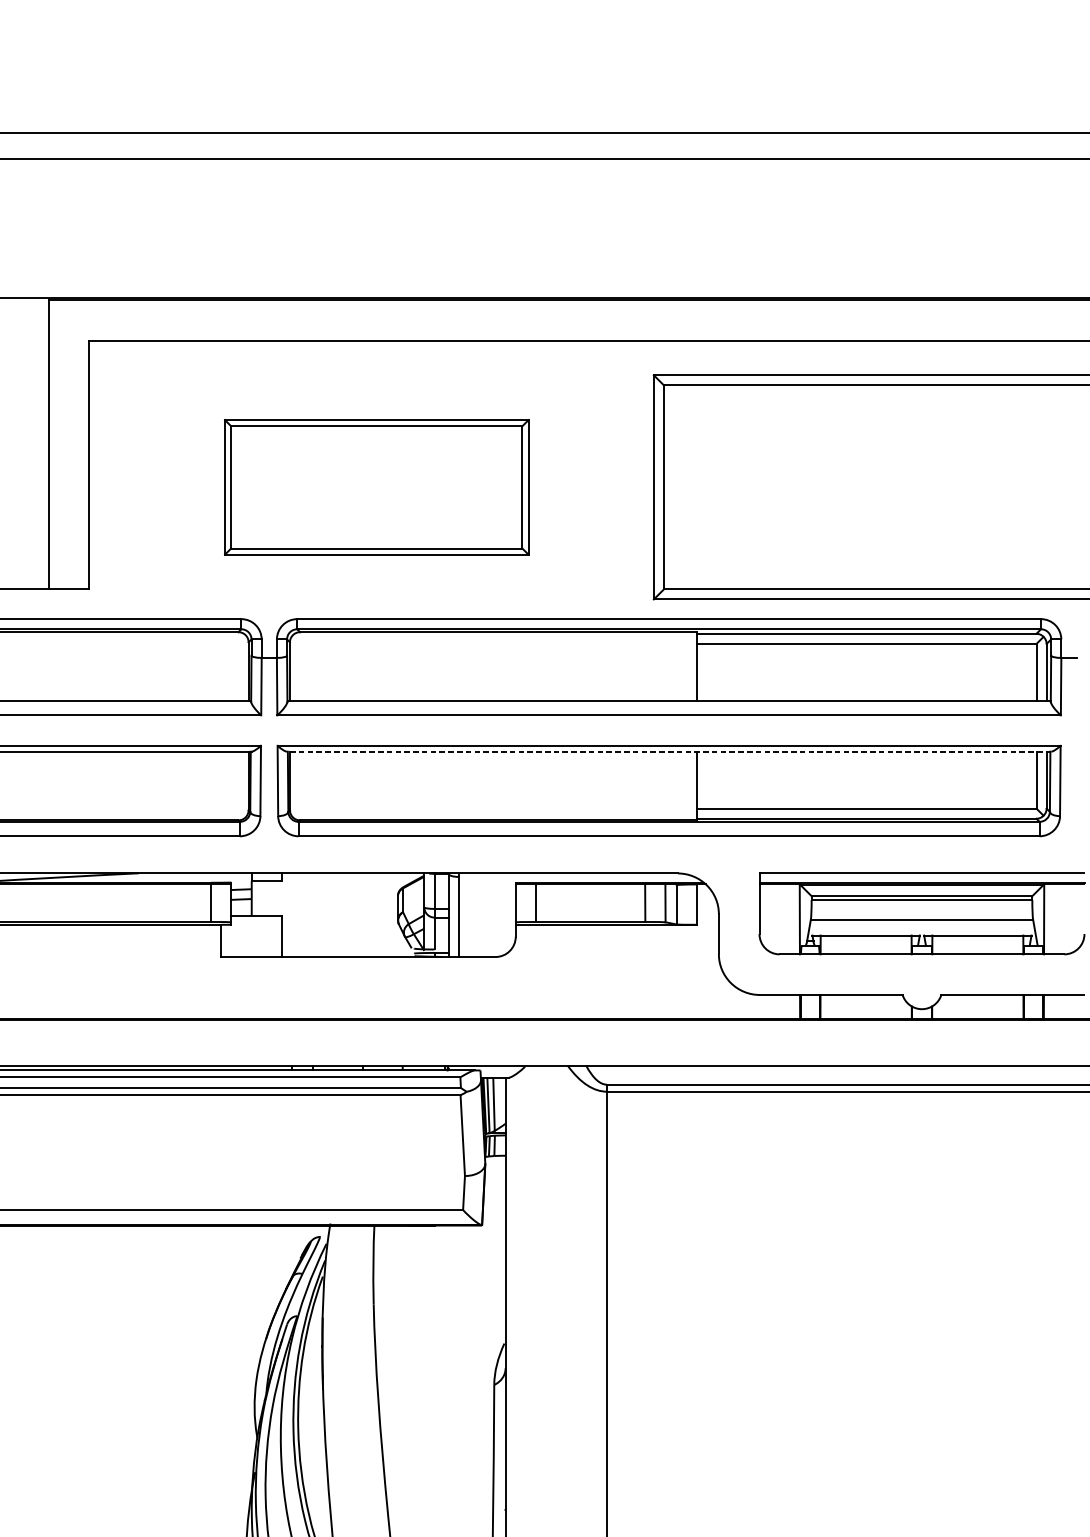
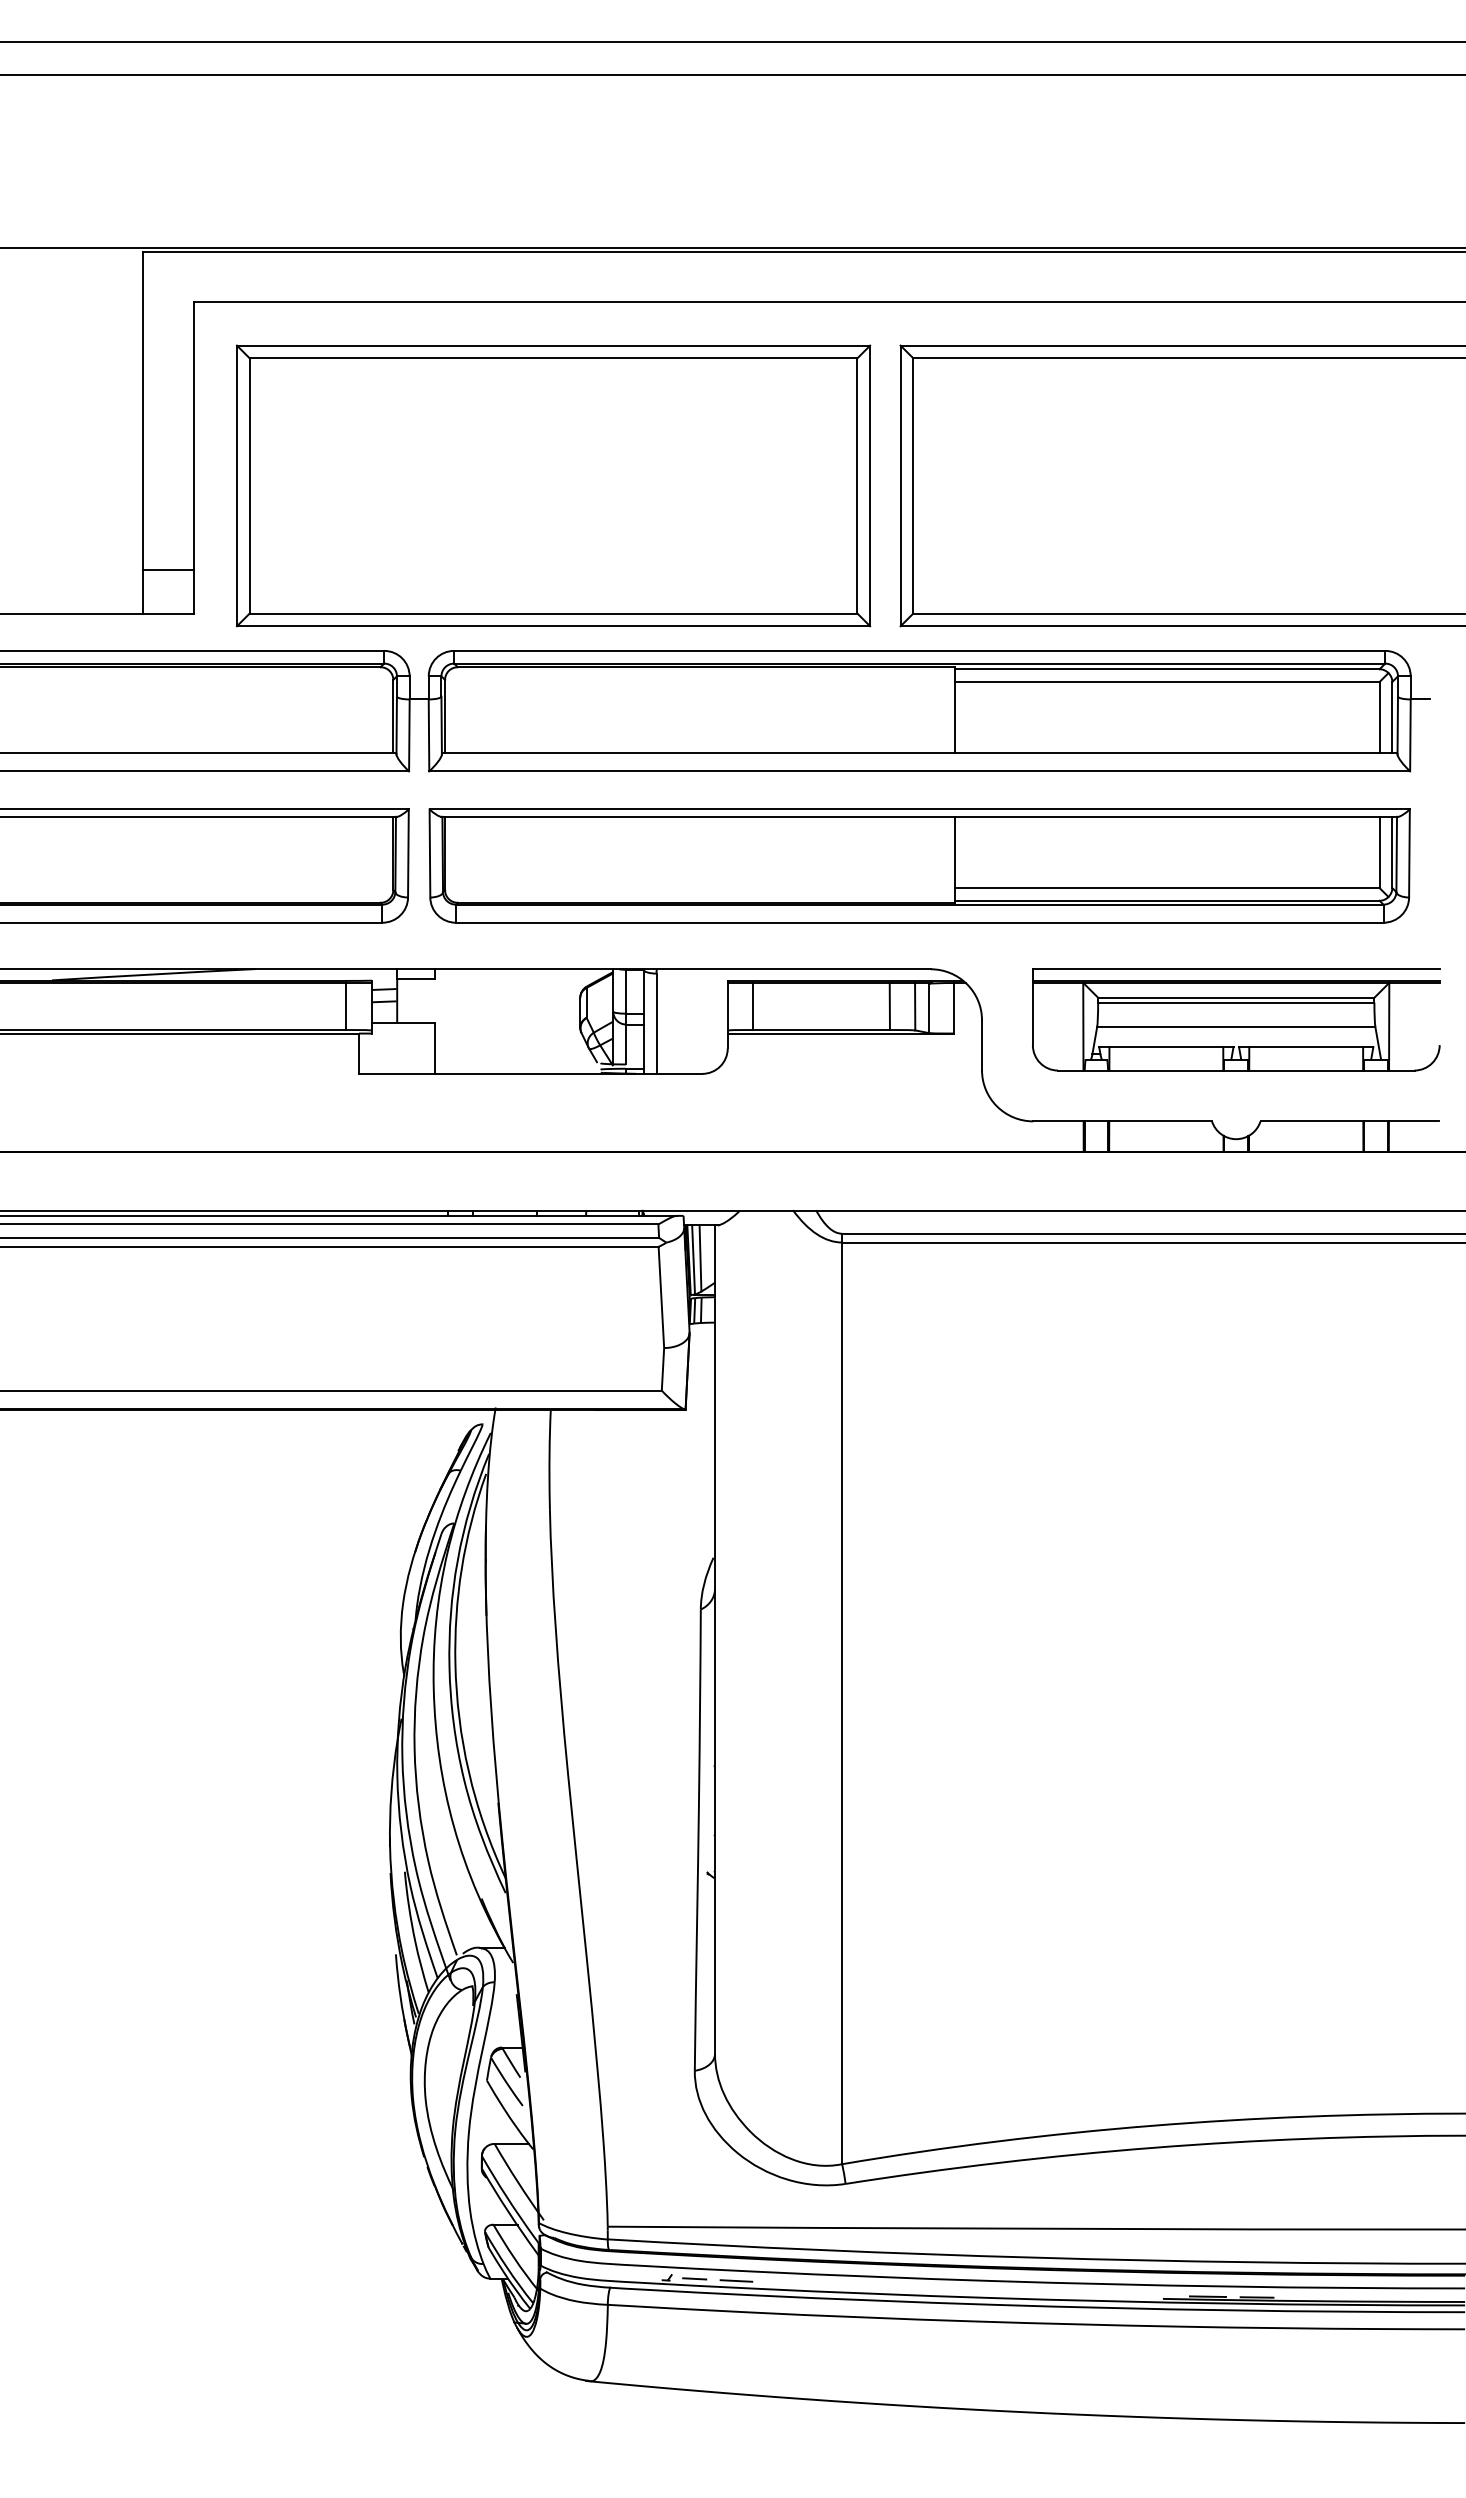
part: (376, 487) -> (553, 485), size x1.67
line: (68, 554) -> (167, 569), added
line: (668, 751) -> (919, 816), dashed -> solid

